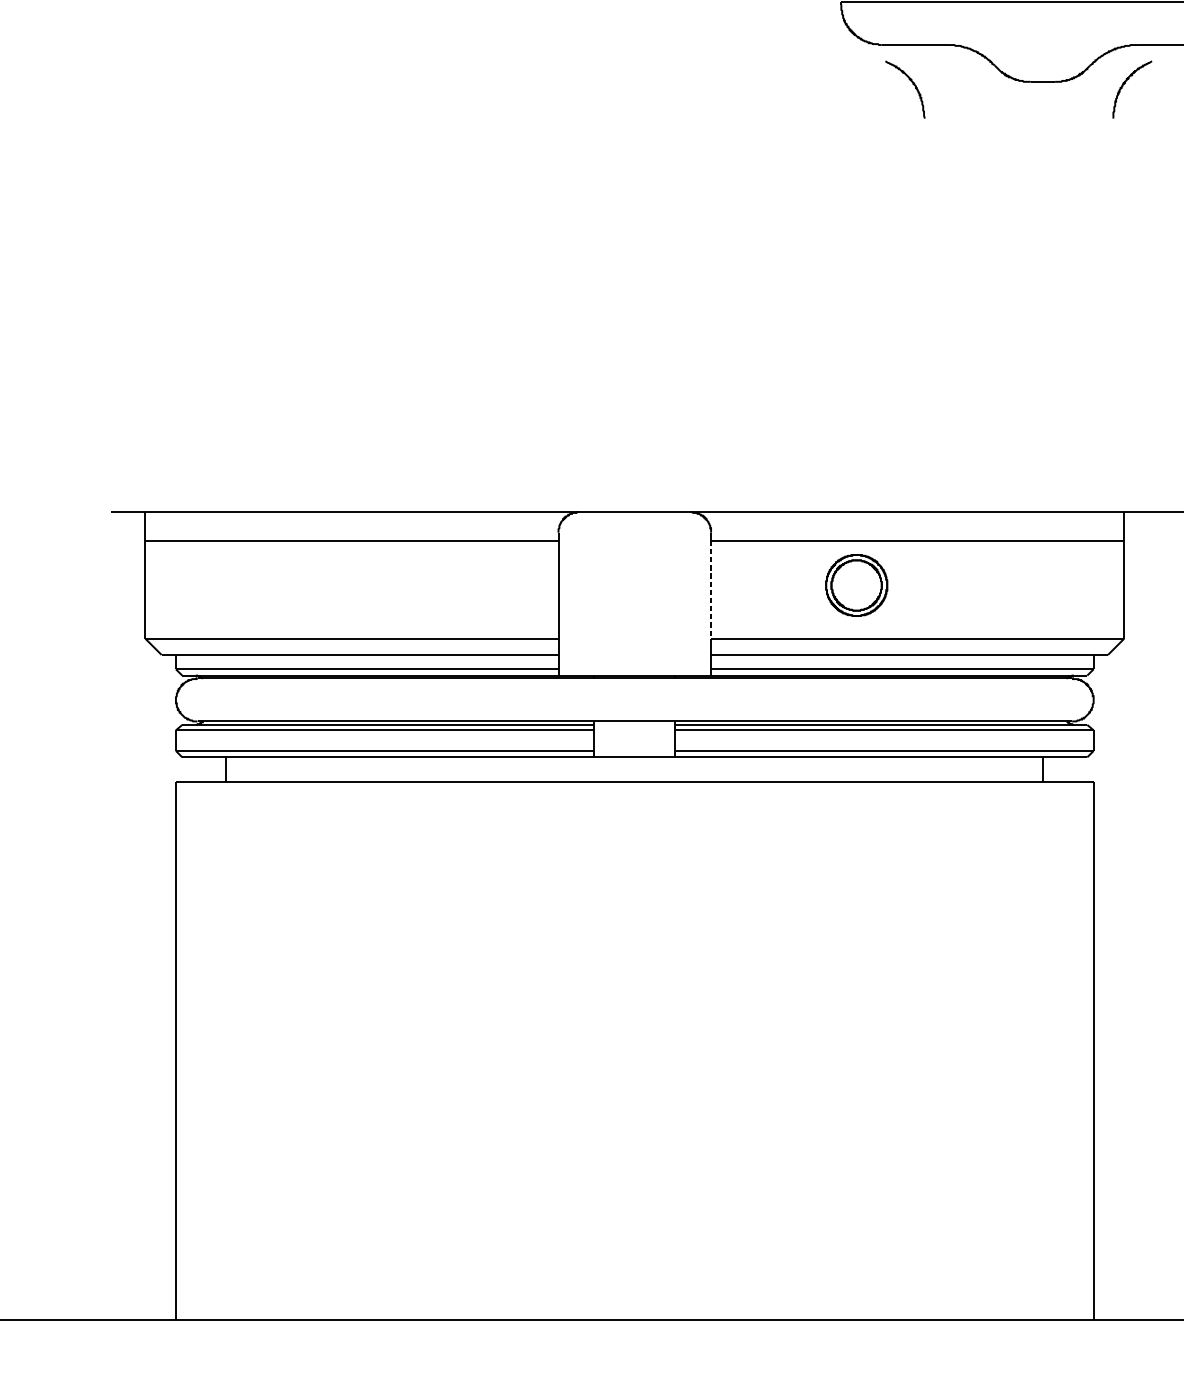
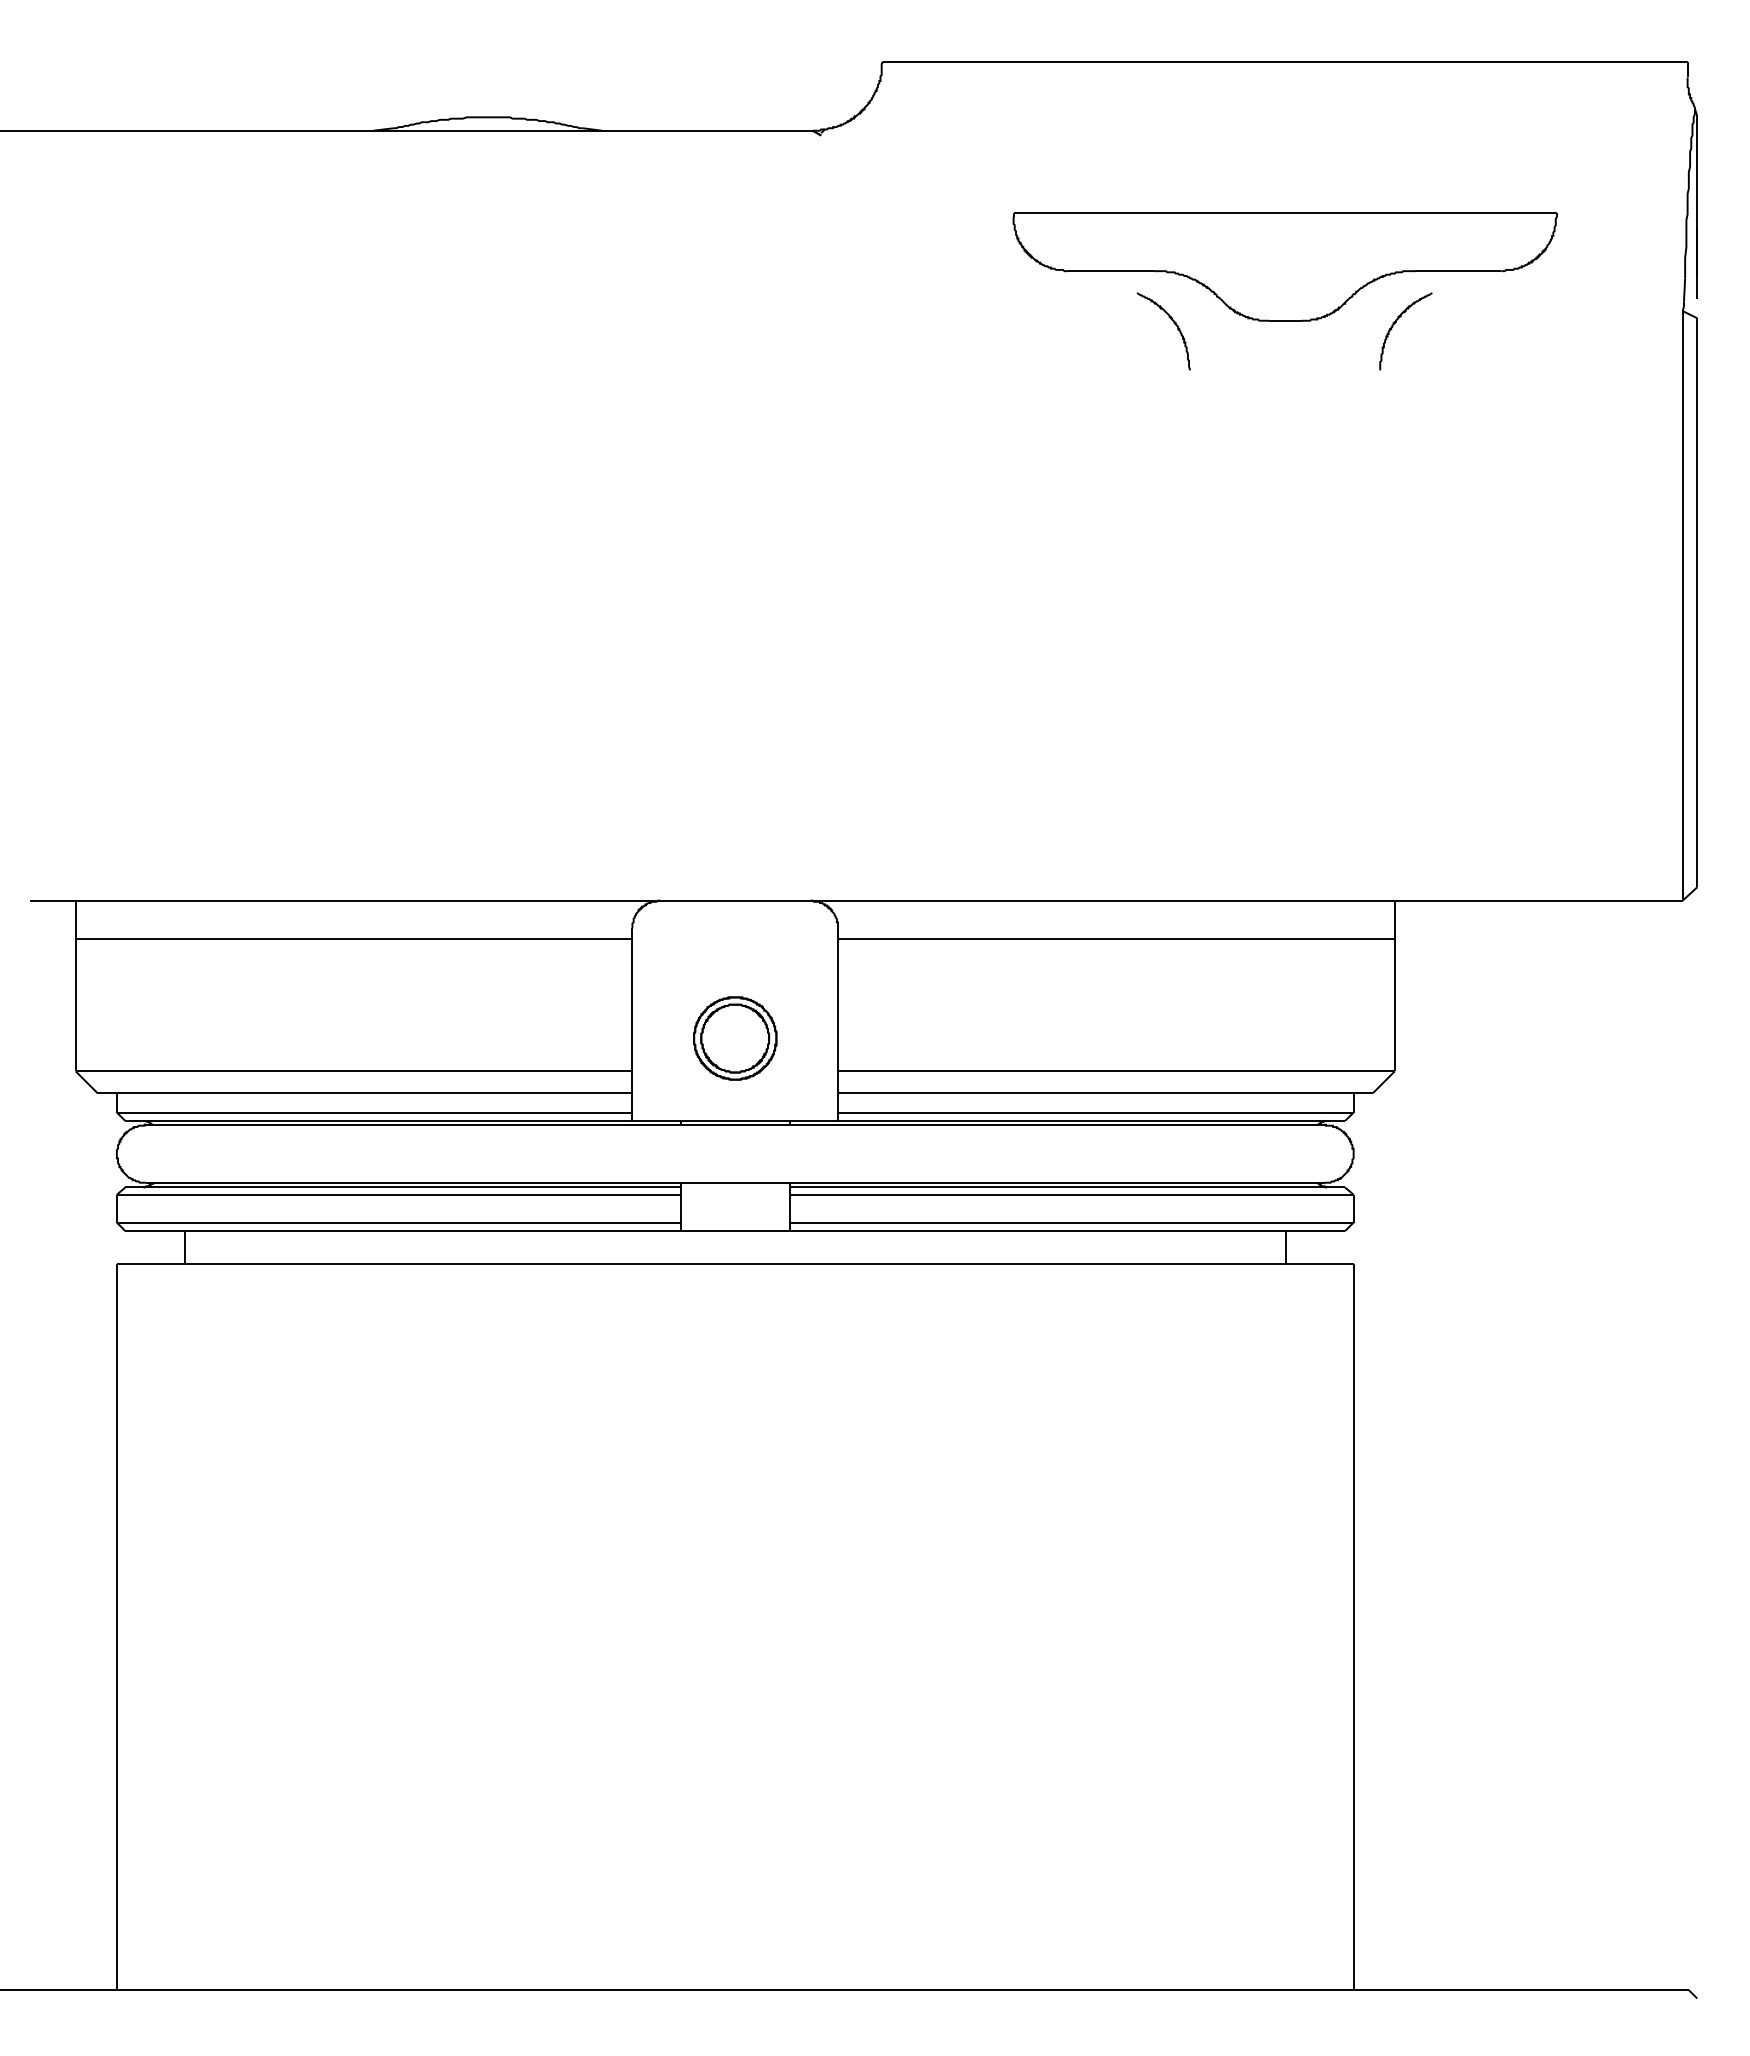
curve: (912, 83) -> (1173, 323), moved
part: (856, 585) -> (735, 1038), moved
line: (711, 589) -> (838, 1005), dashed -> solid

